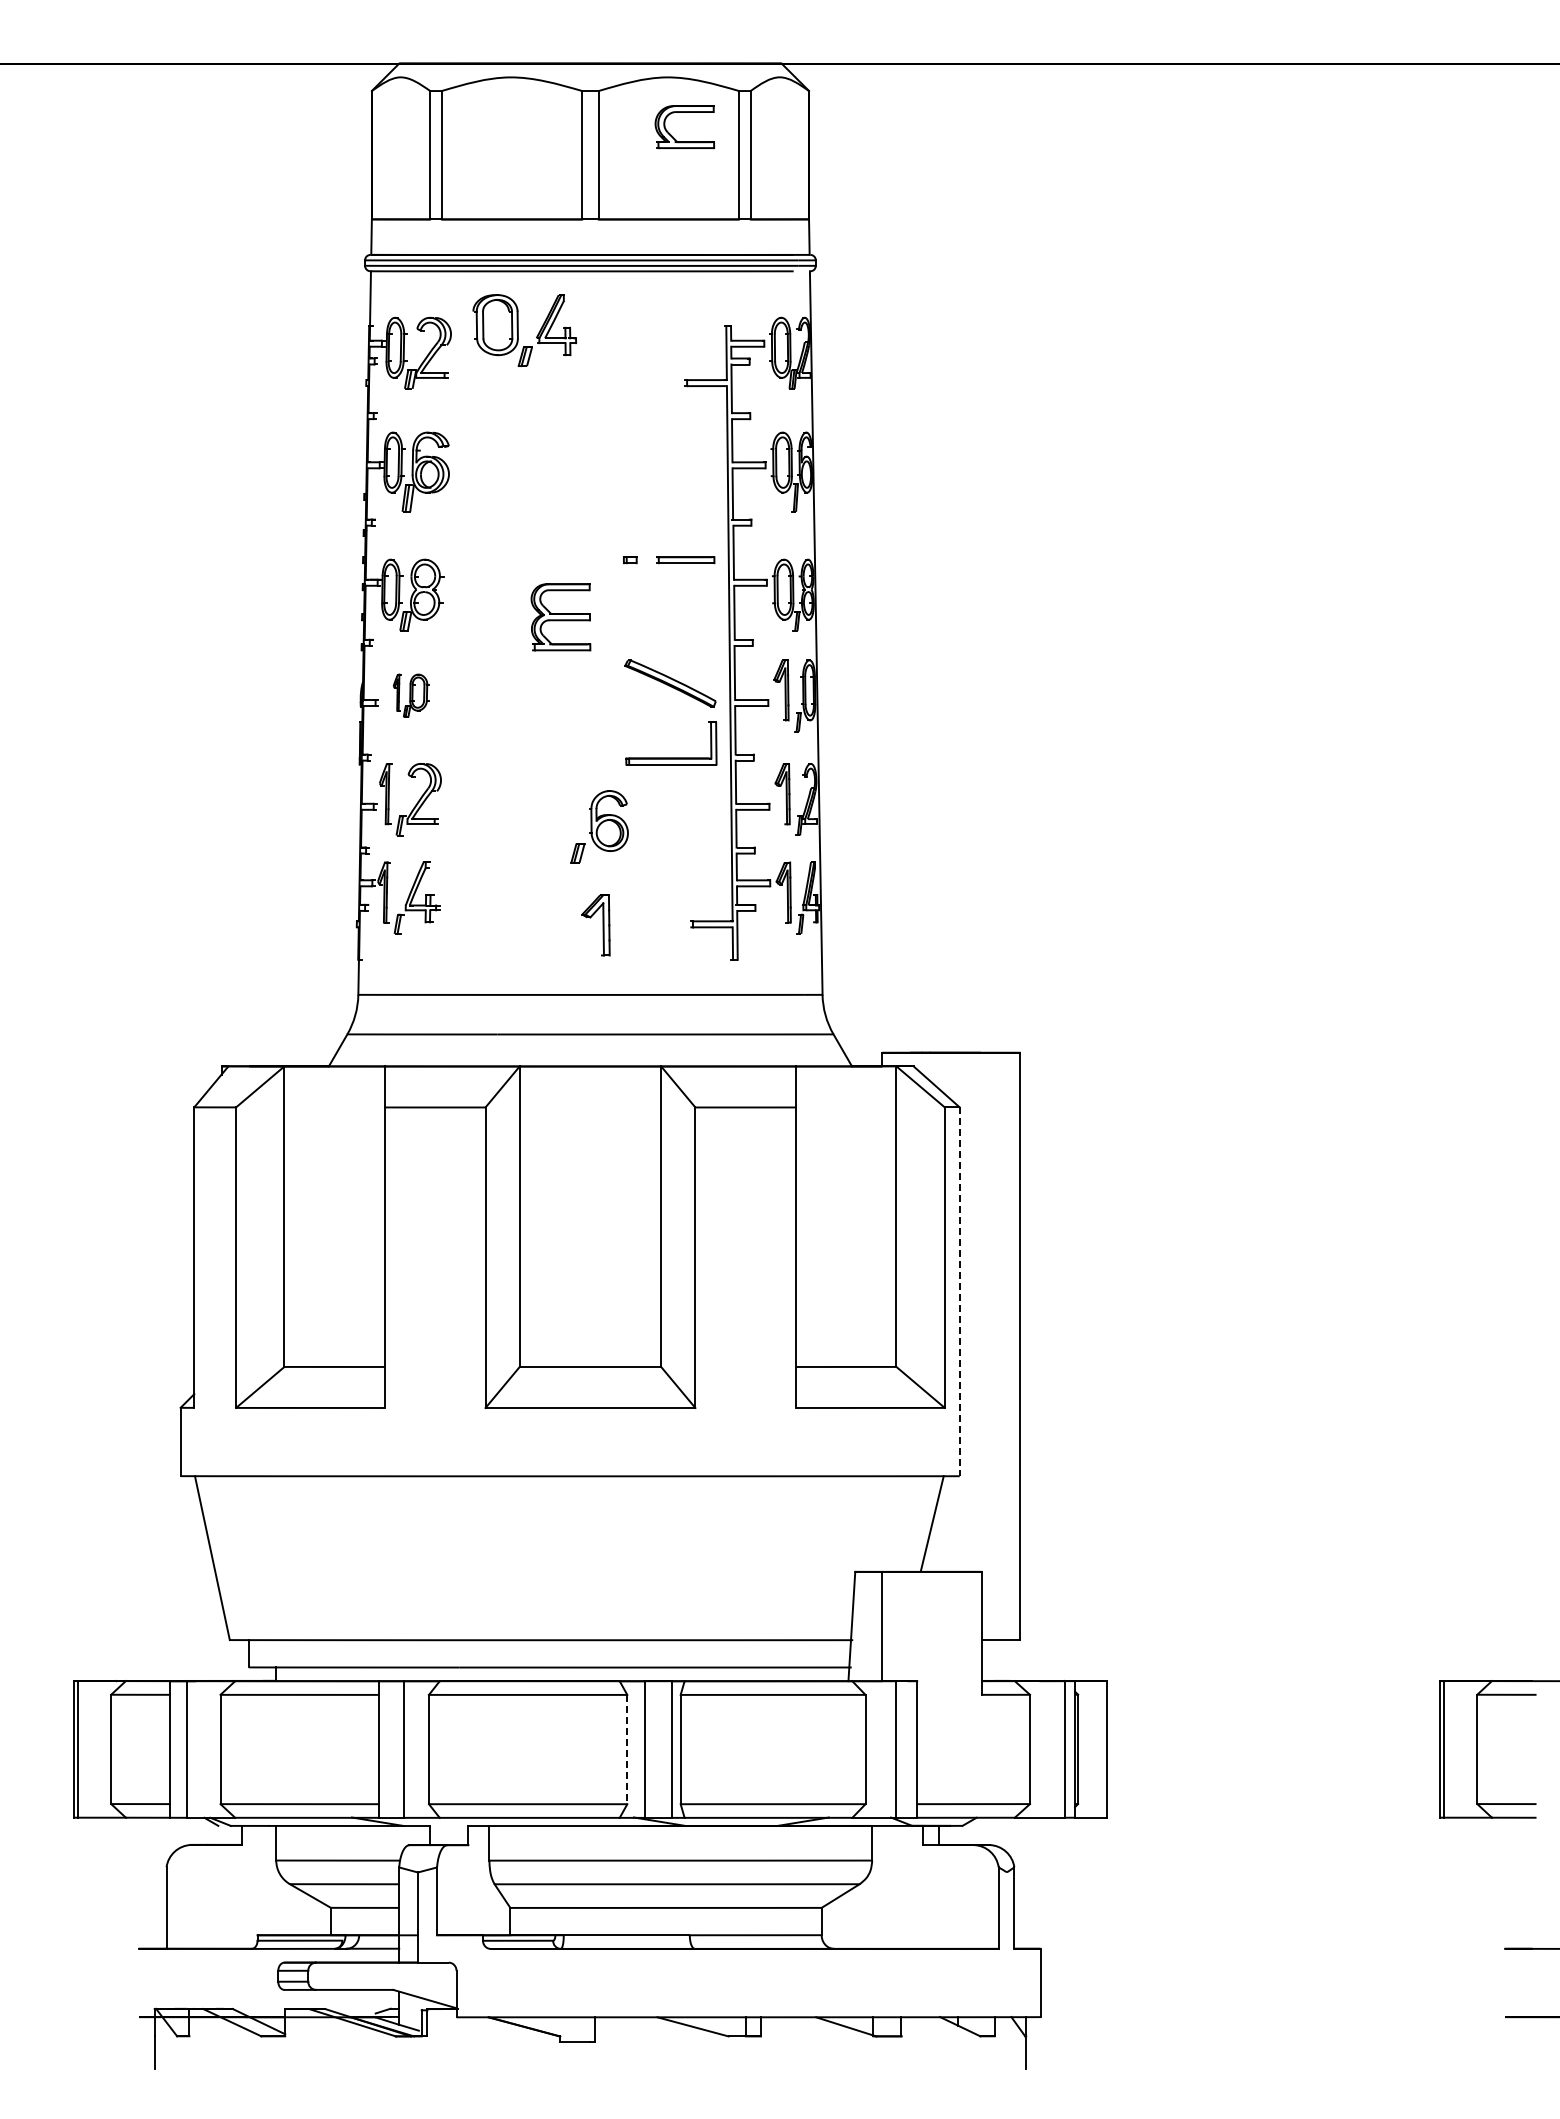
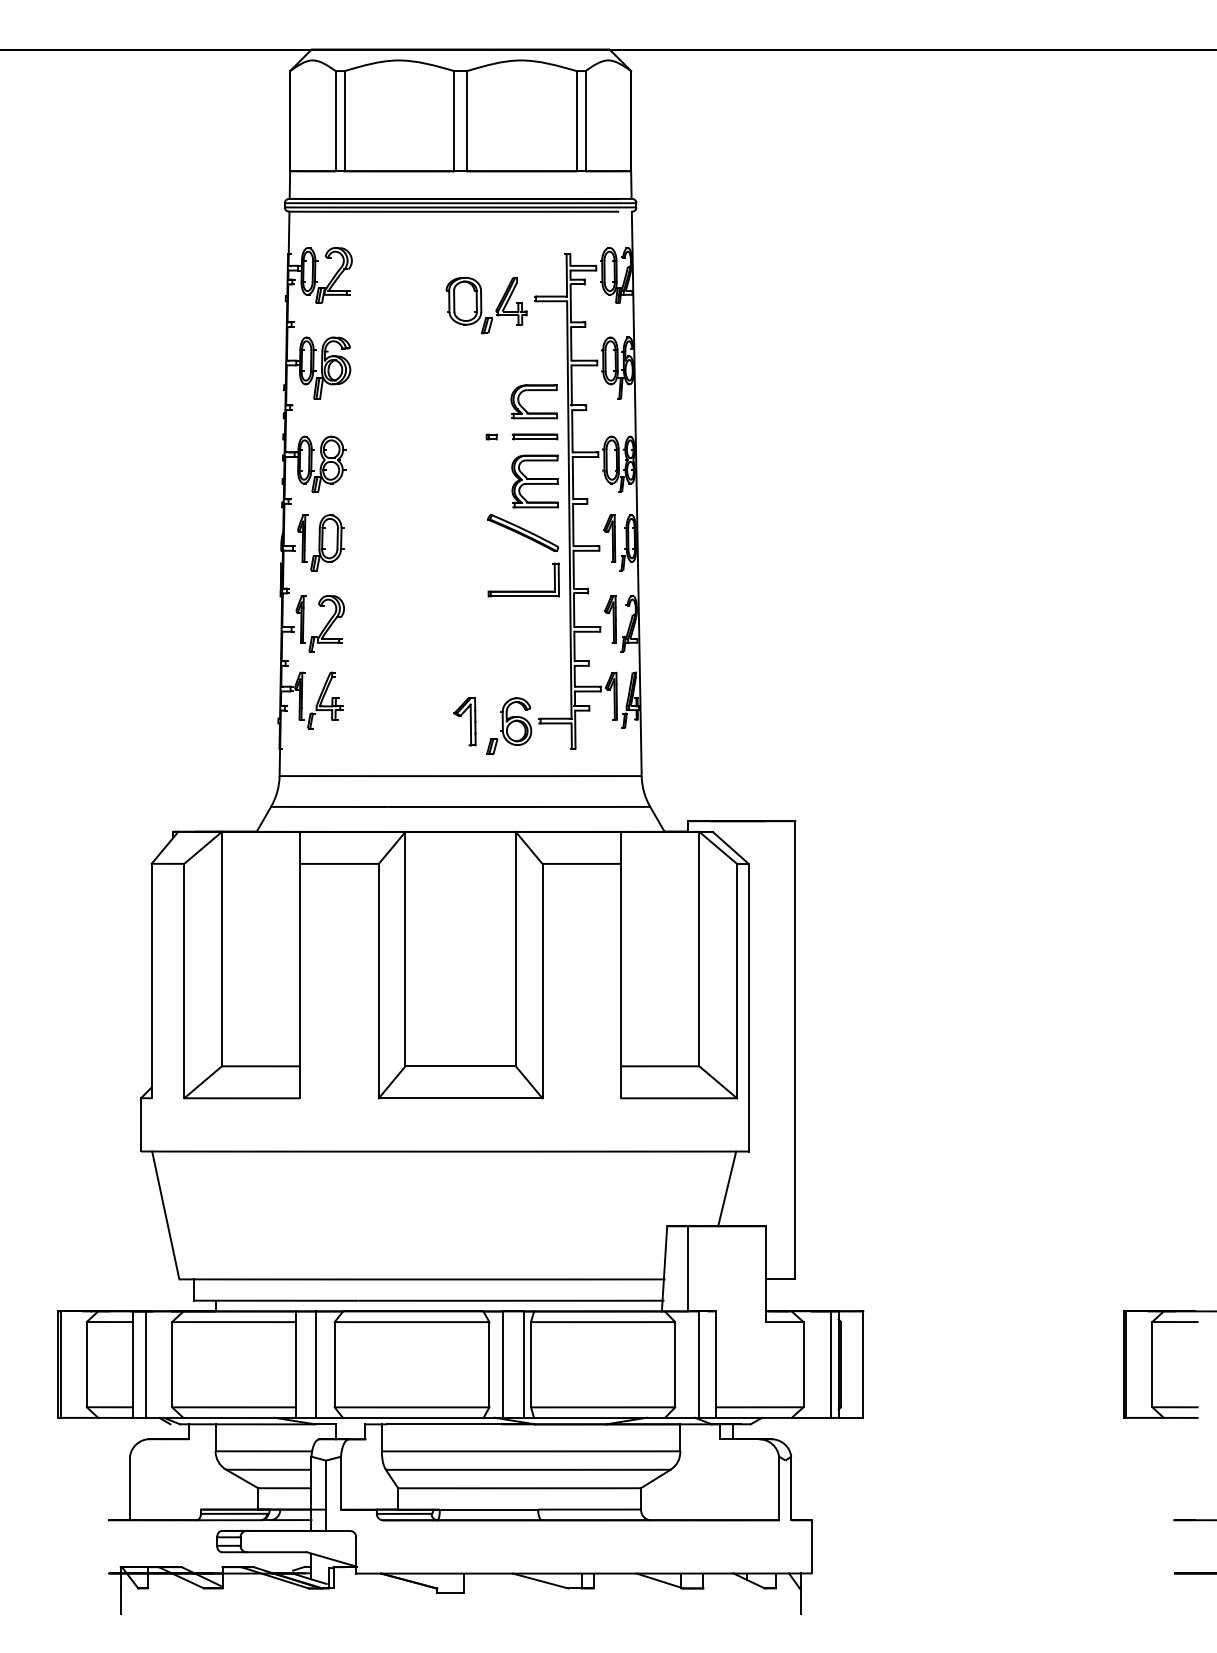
part: (684, 141) -> (534, 413), moved
part: (524, 330) -> (486, 305), moved
part: (560, 617) -> (534, 481), moved
part: (411, 695) -> (321, 542), size x1.67
part: (599, 826) -> (509, 725), moved
line: (959, 1292) -> (748, 1008), dashed -> solid
line: (627, 1749) -> (489, 1364), dashed -> solid

